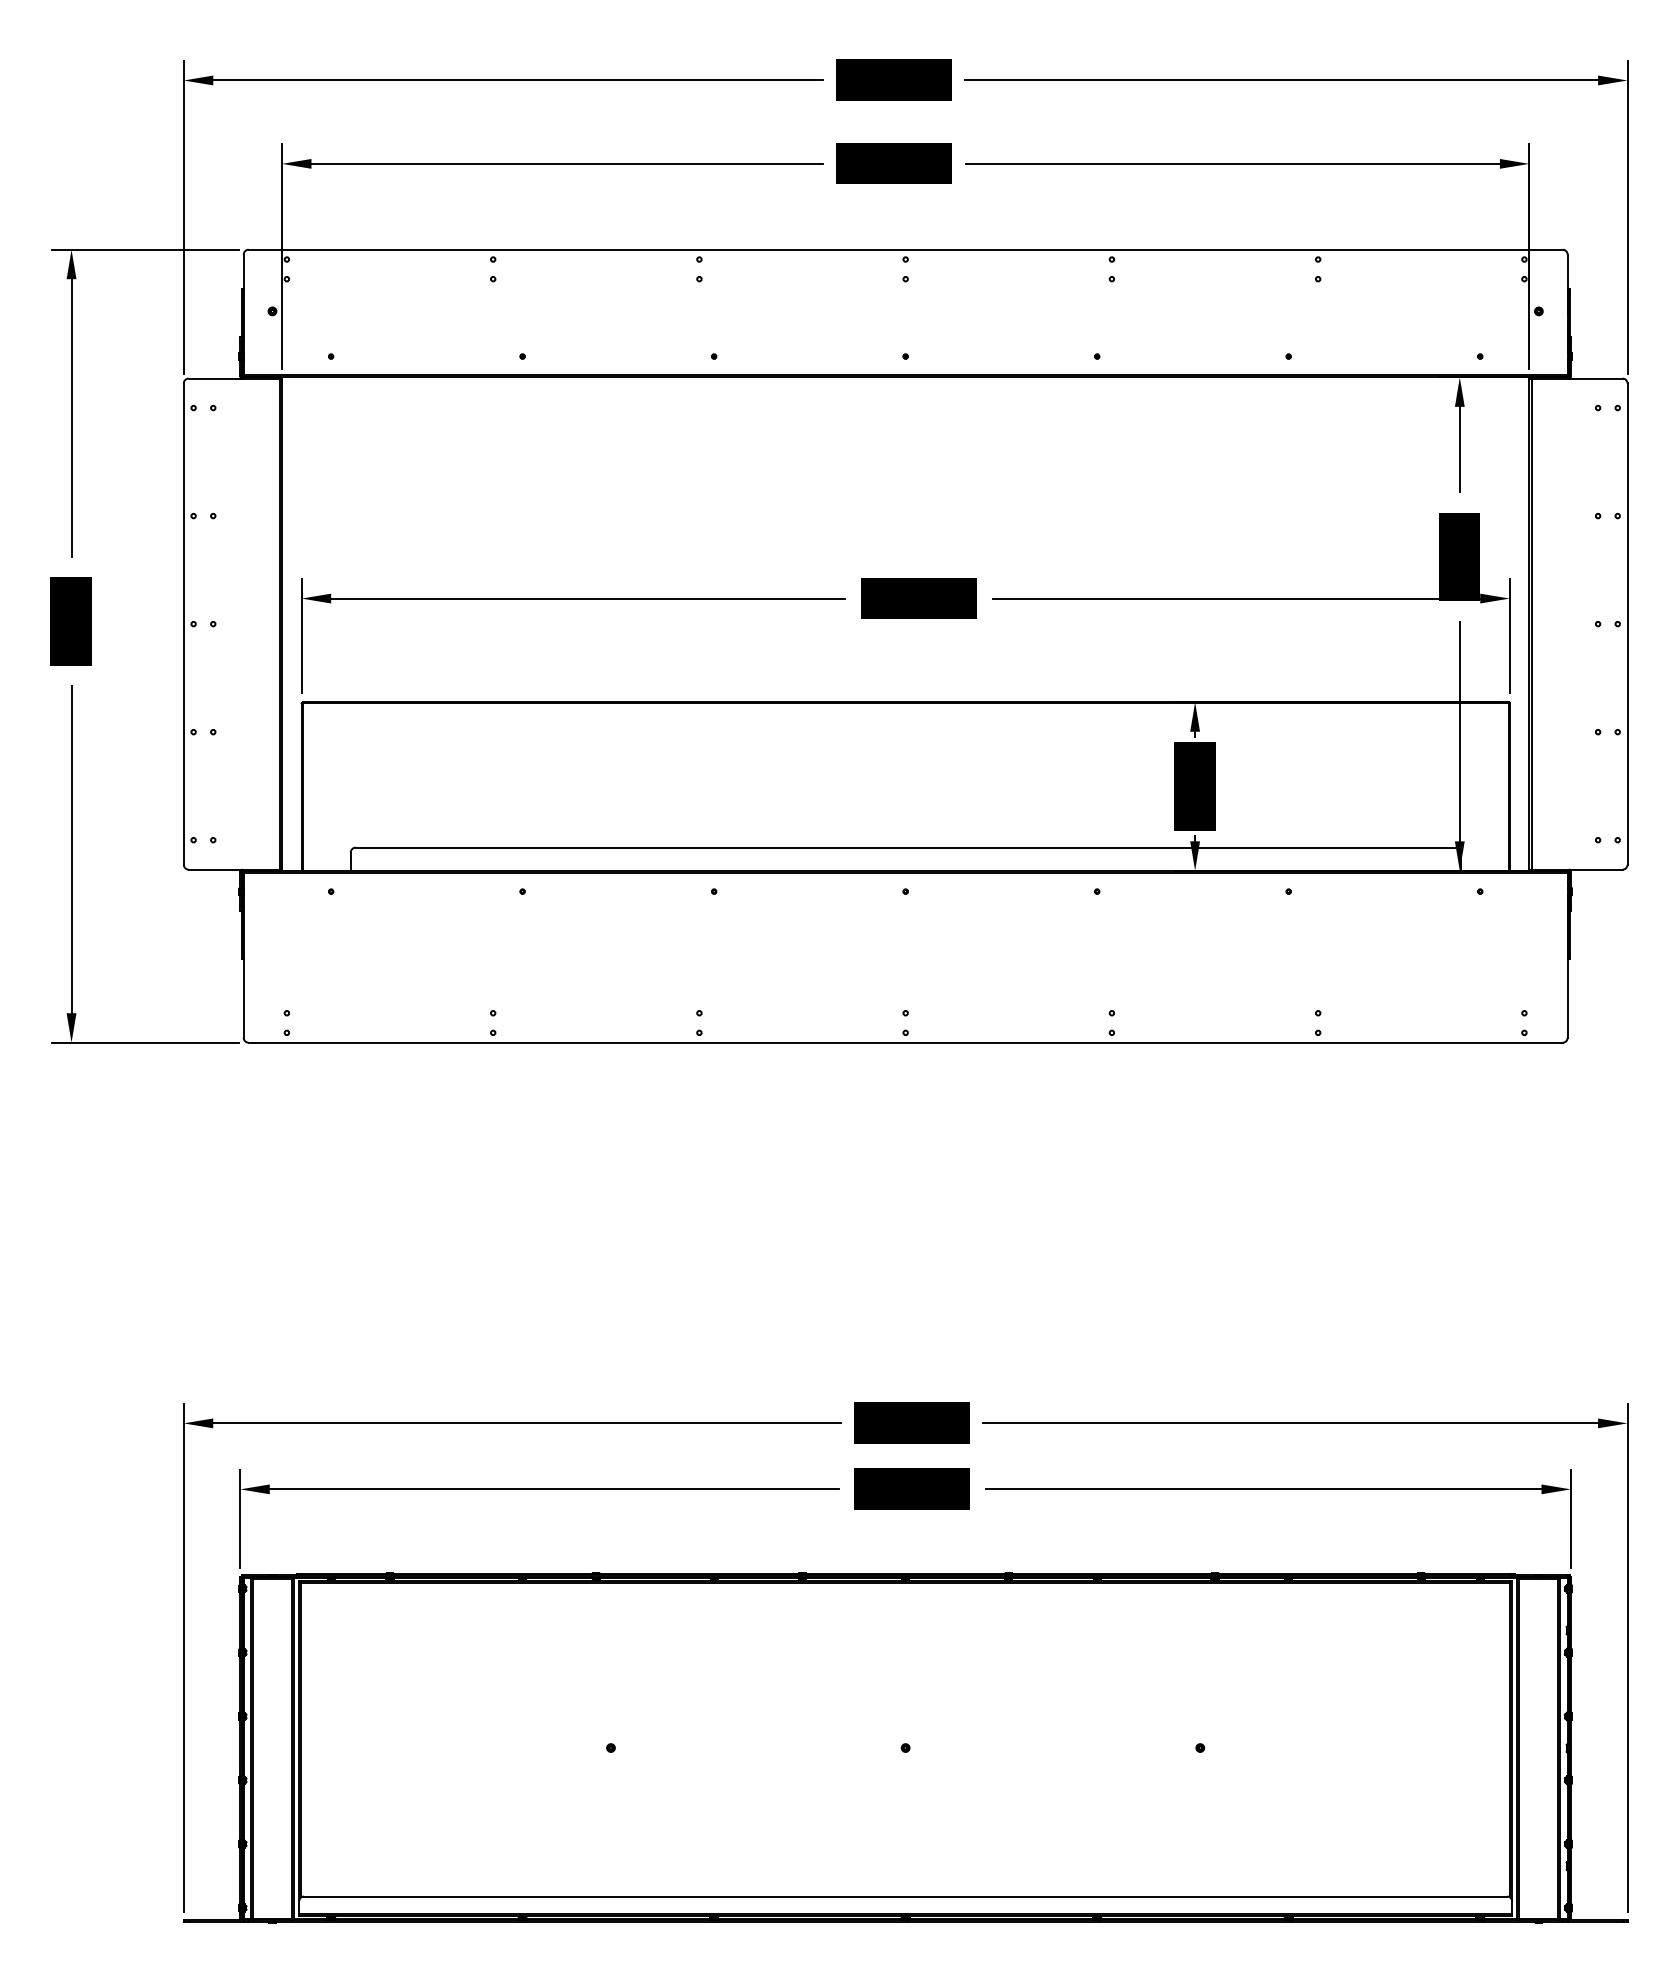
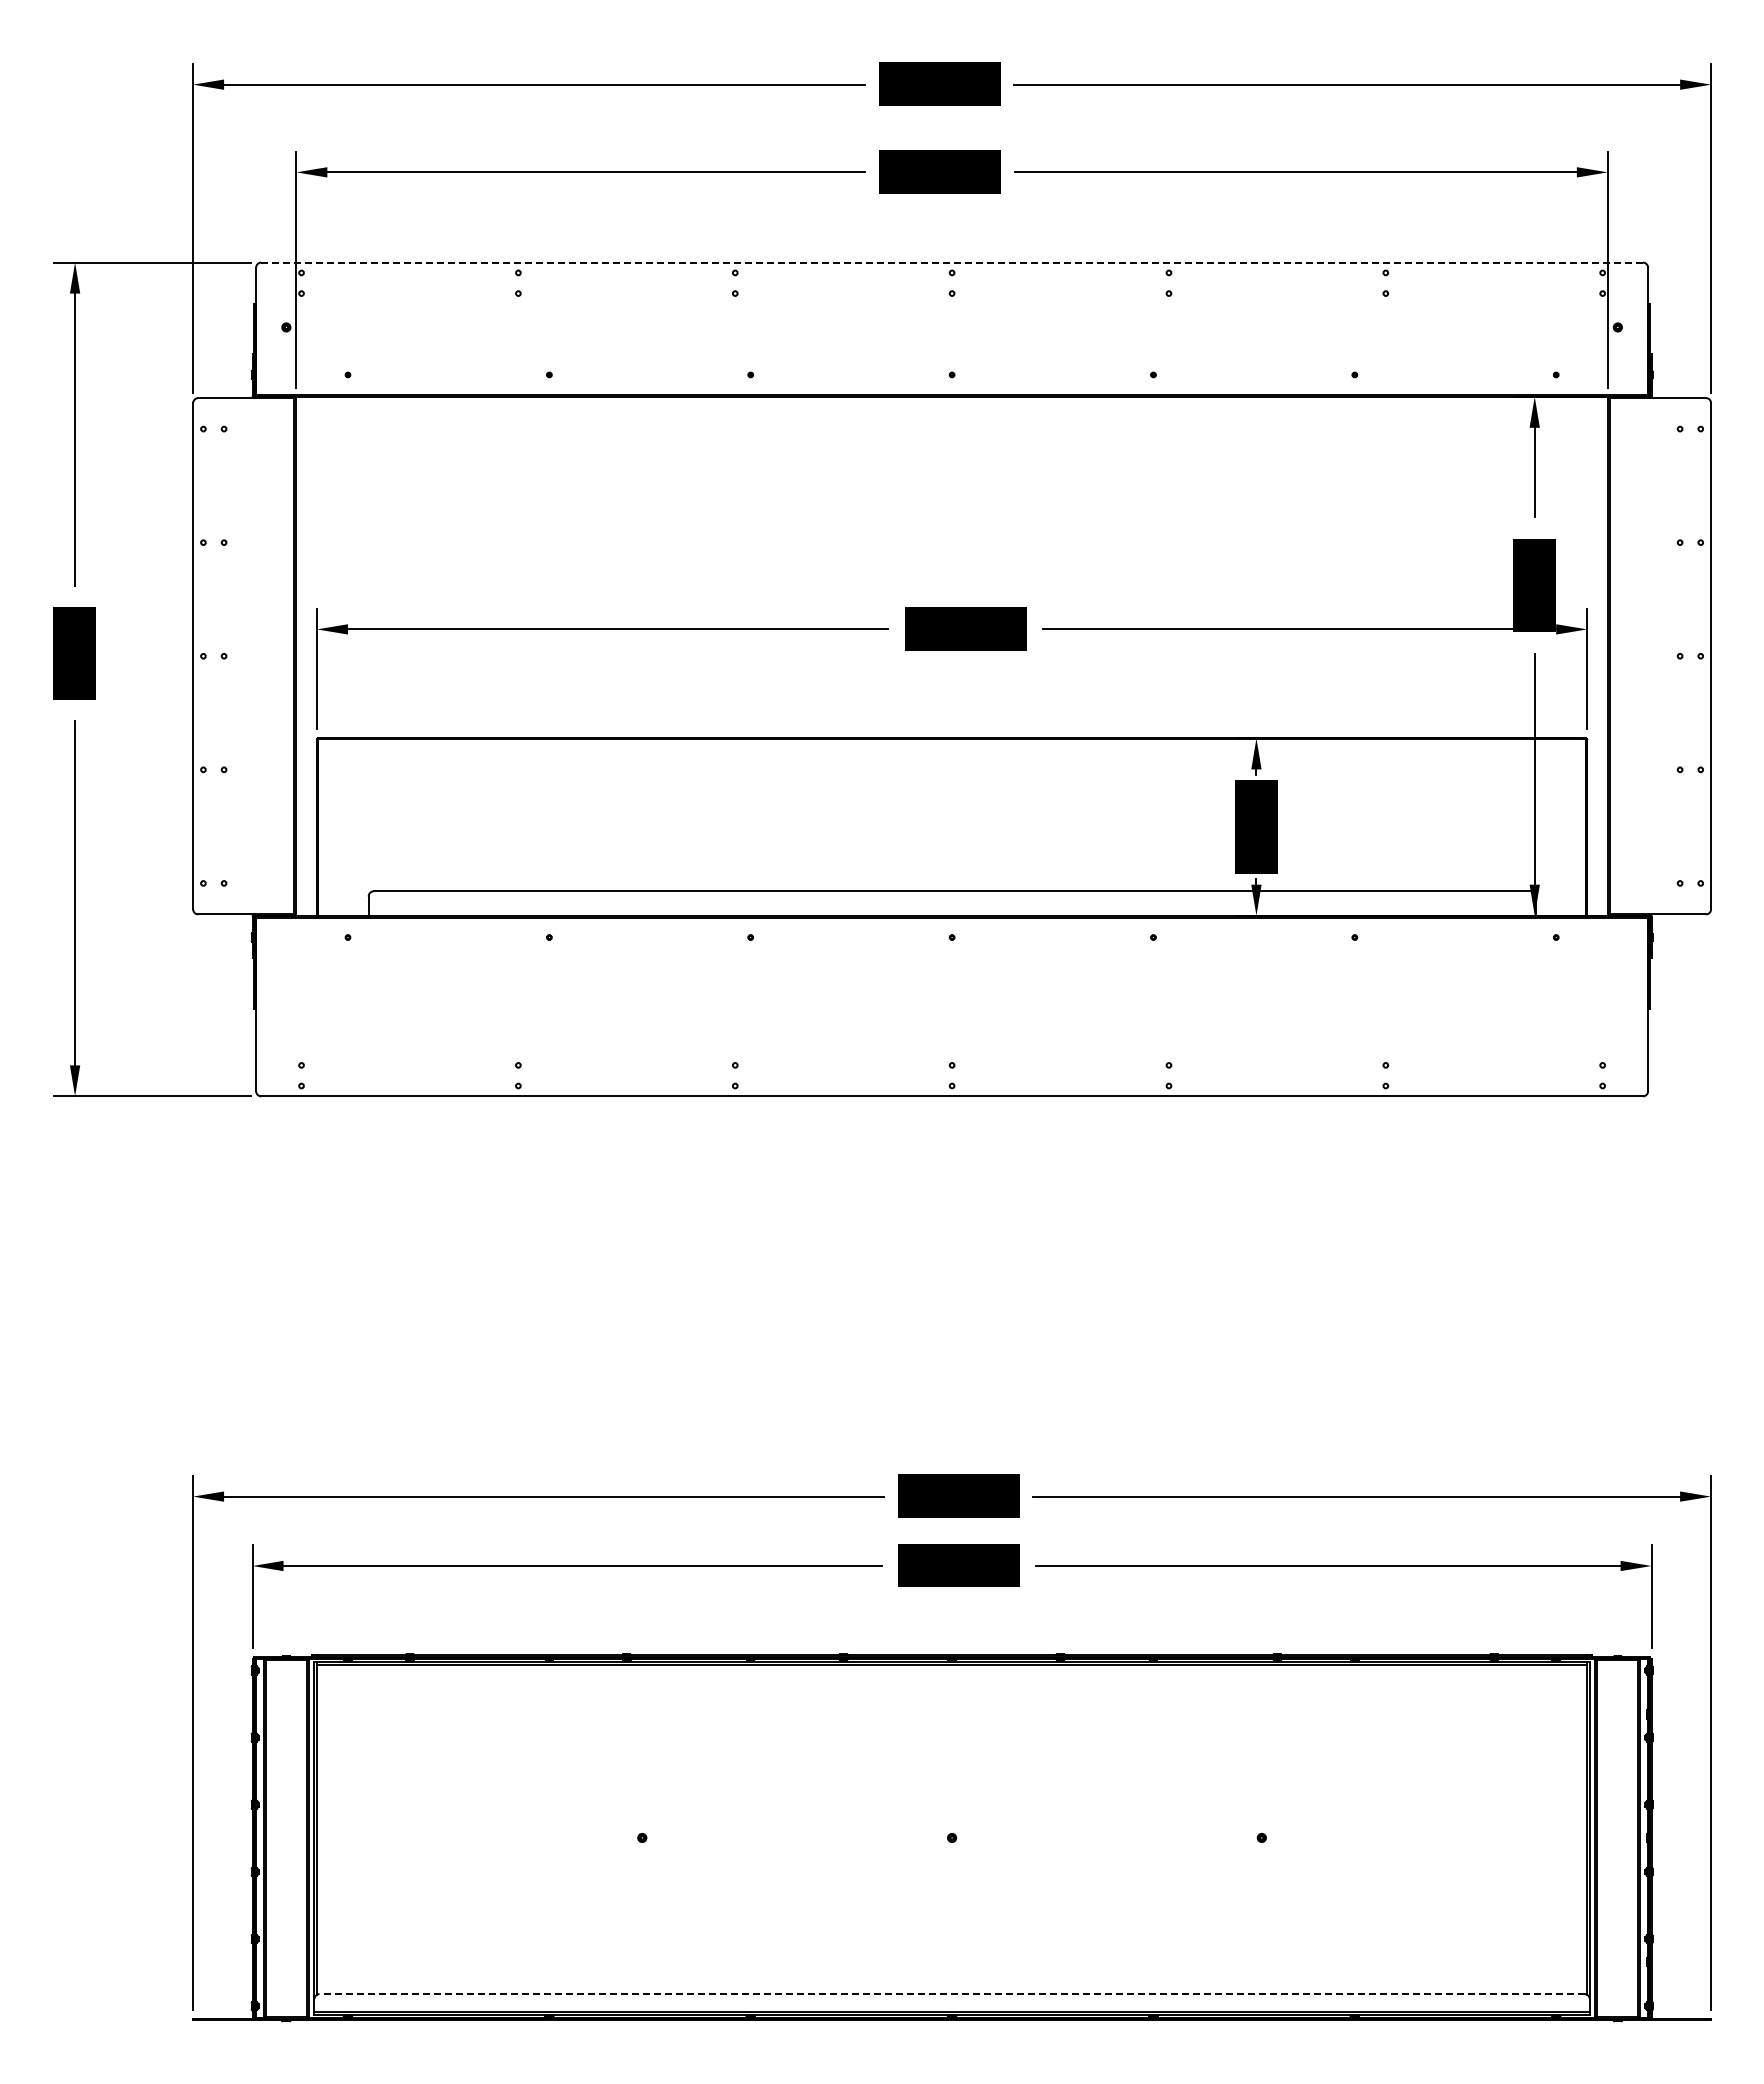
line: (906, 249) -> (952, 262), solid -> dashed
line: (905, 1896) -> (951, 1994), solid -> dashed

